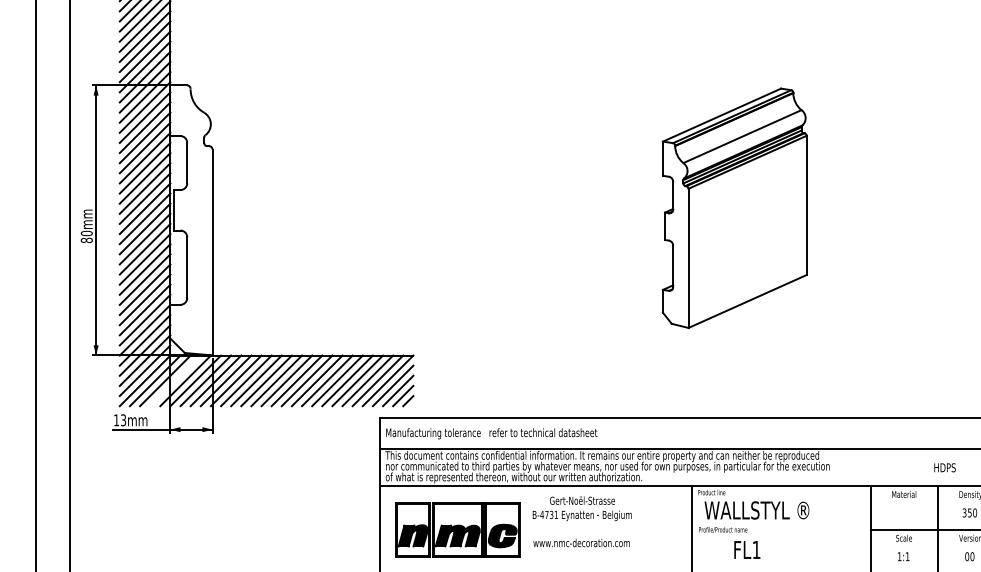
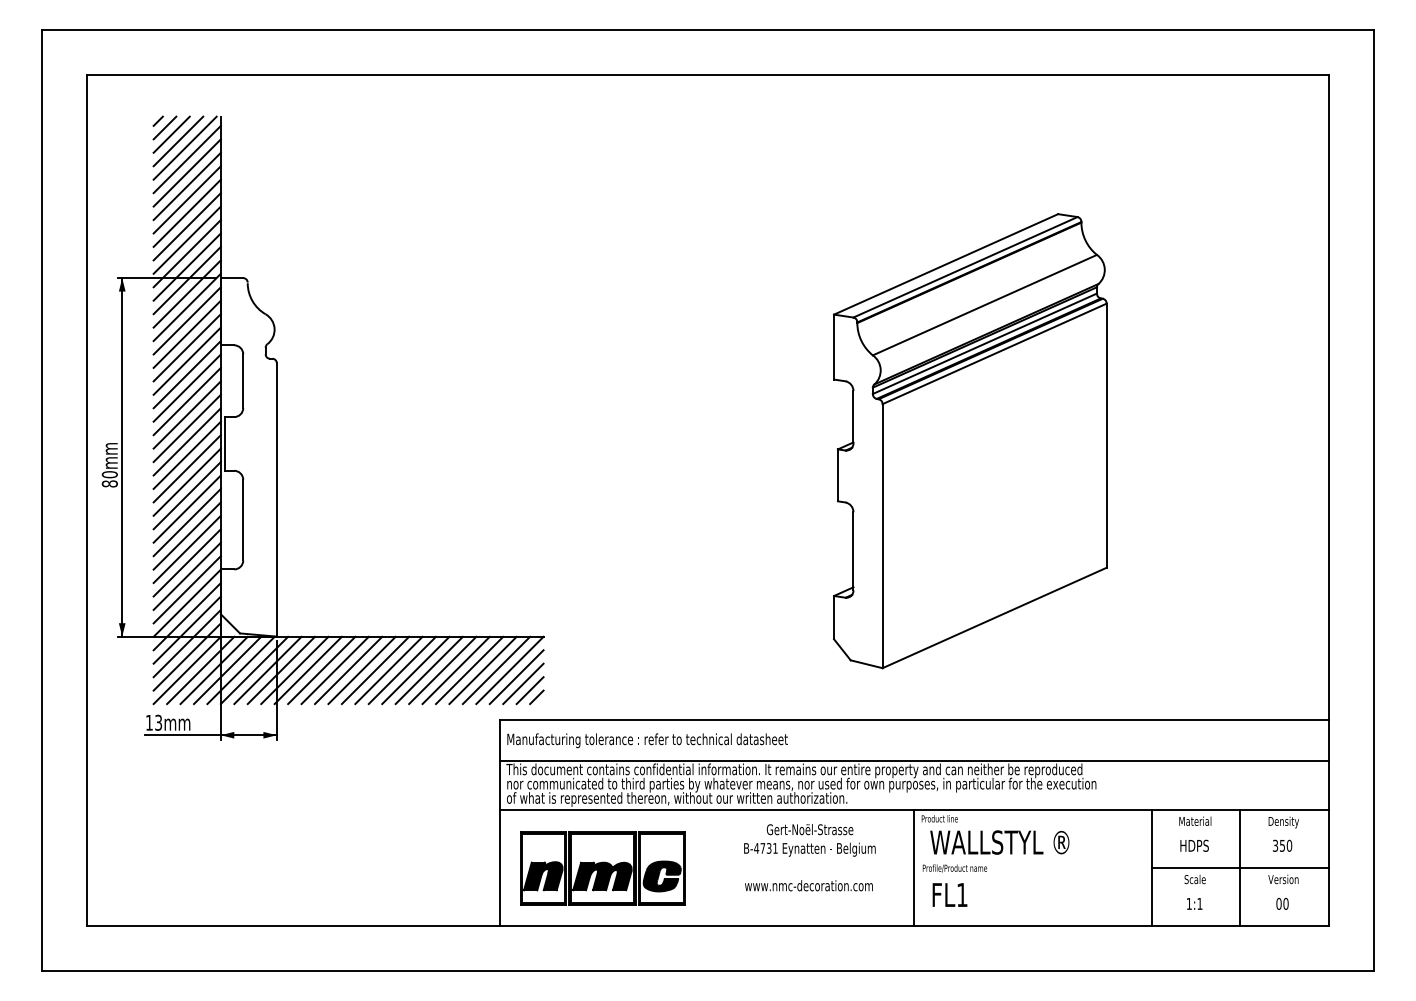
part: (734, 208) -> (970, 441), size x1.43
line: (175, 380) -> (227, 670), added
text: (944, 467) -> (1194, 845), moved
text: (582, 521) -> (809, 857), moved
text: (746, 549) -> (949, 894), moved

